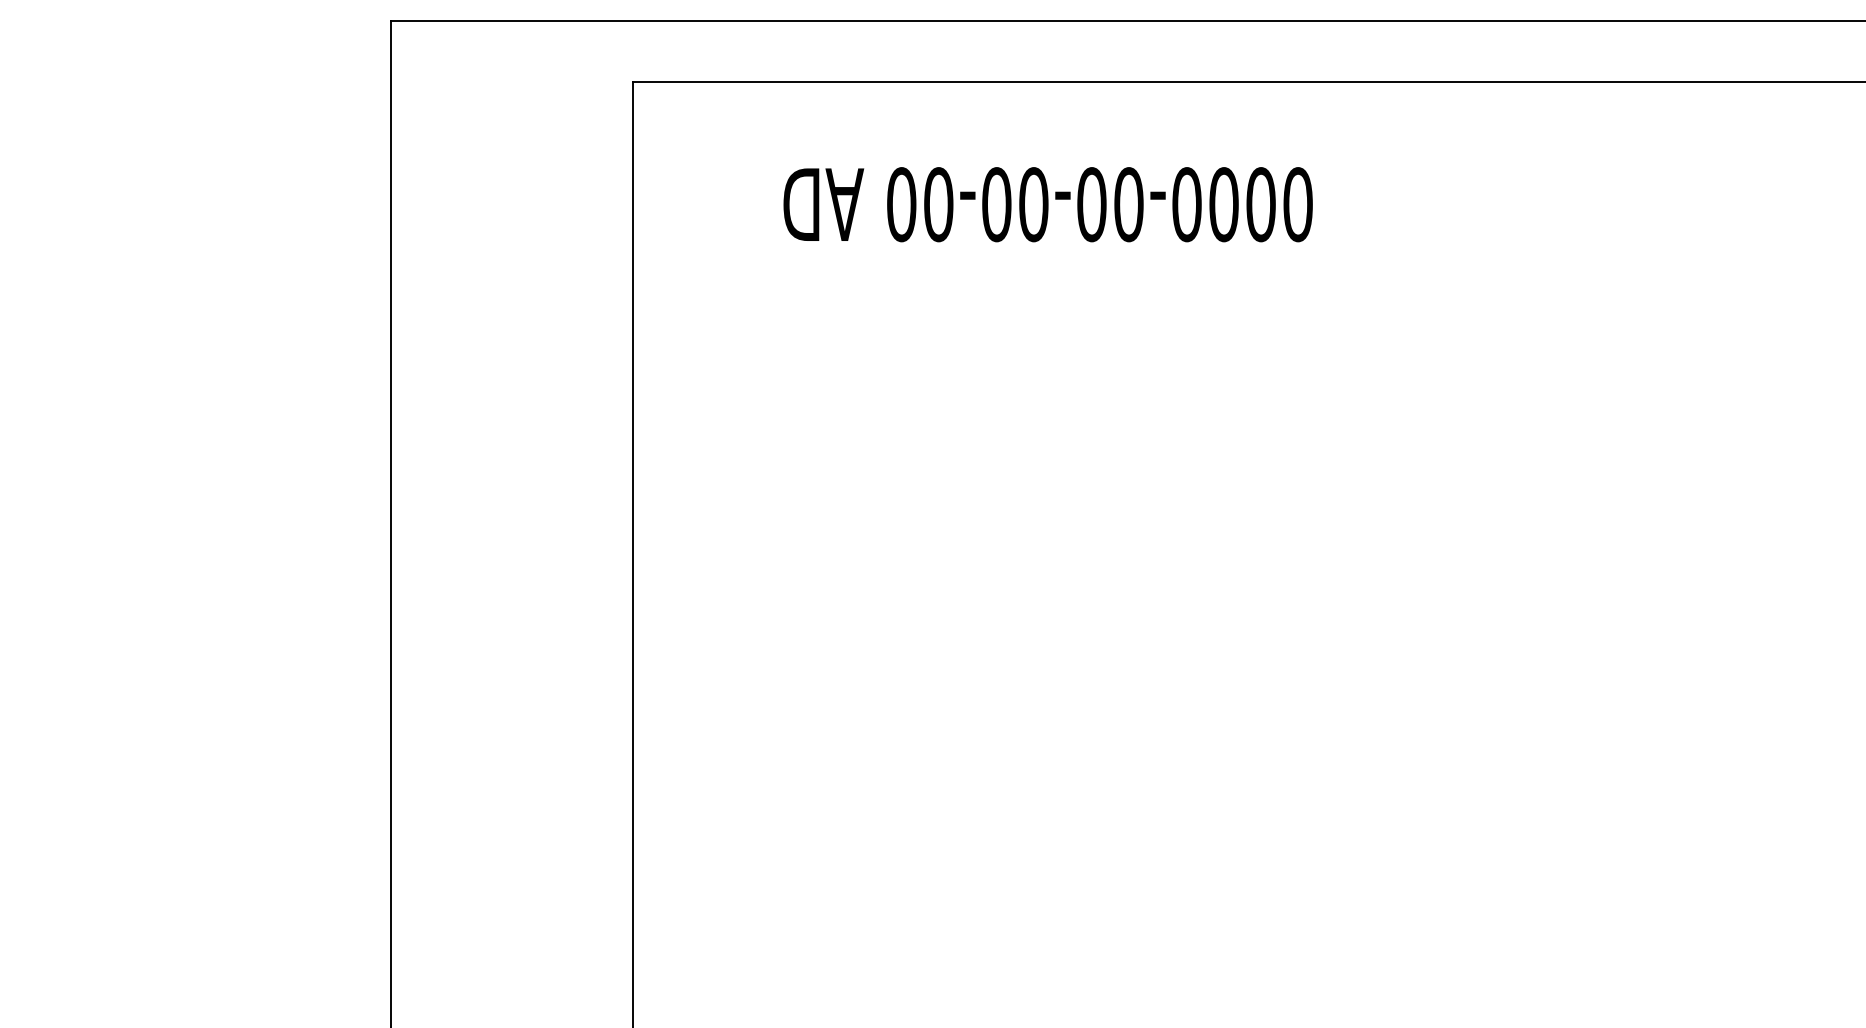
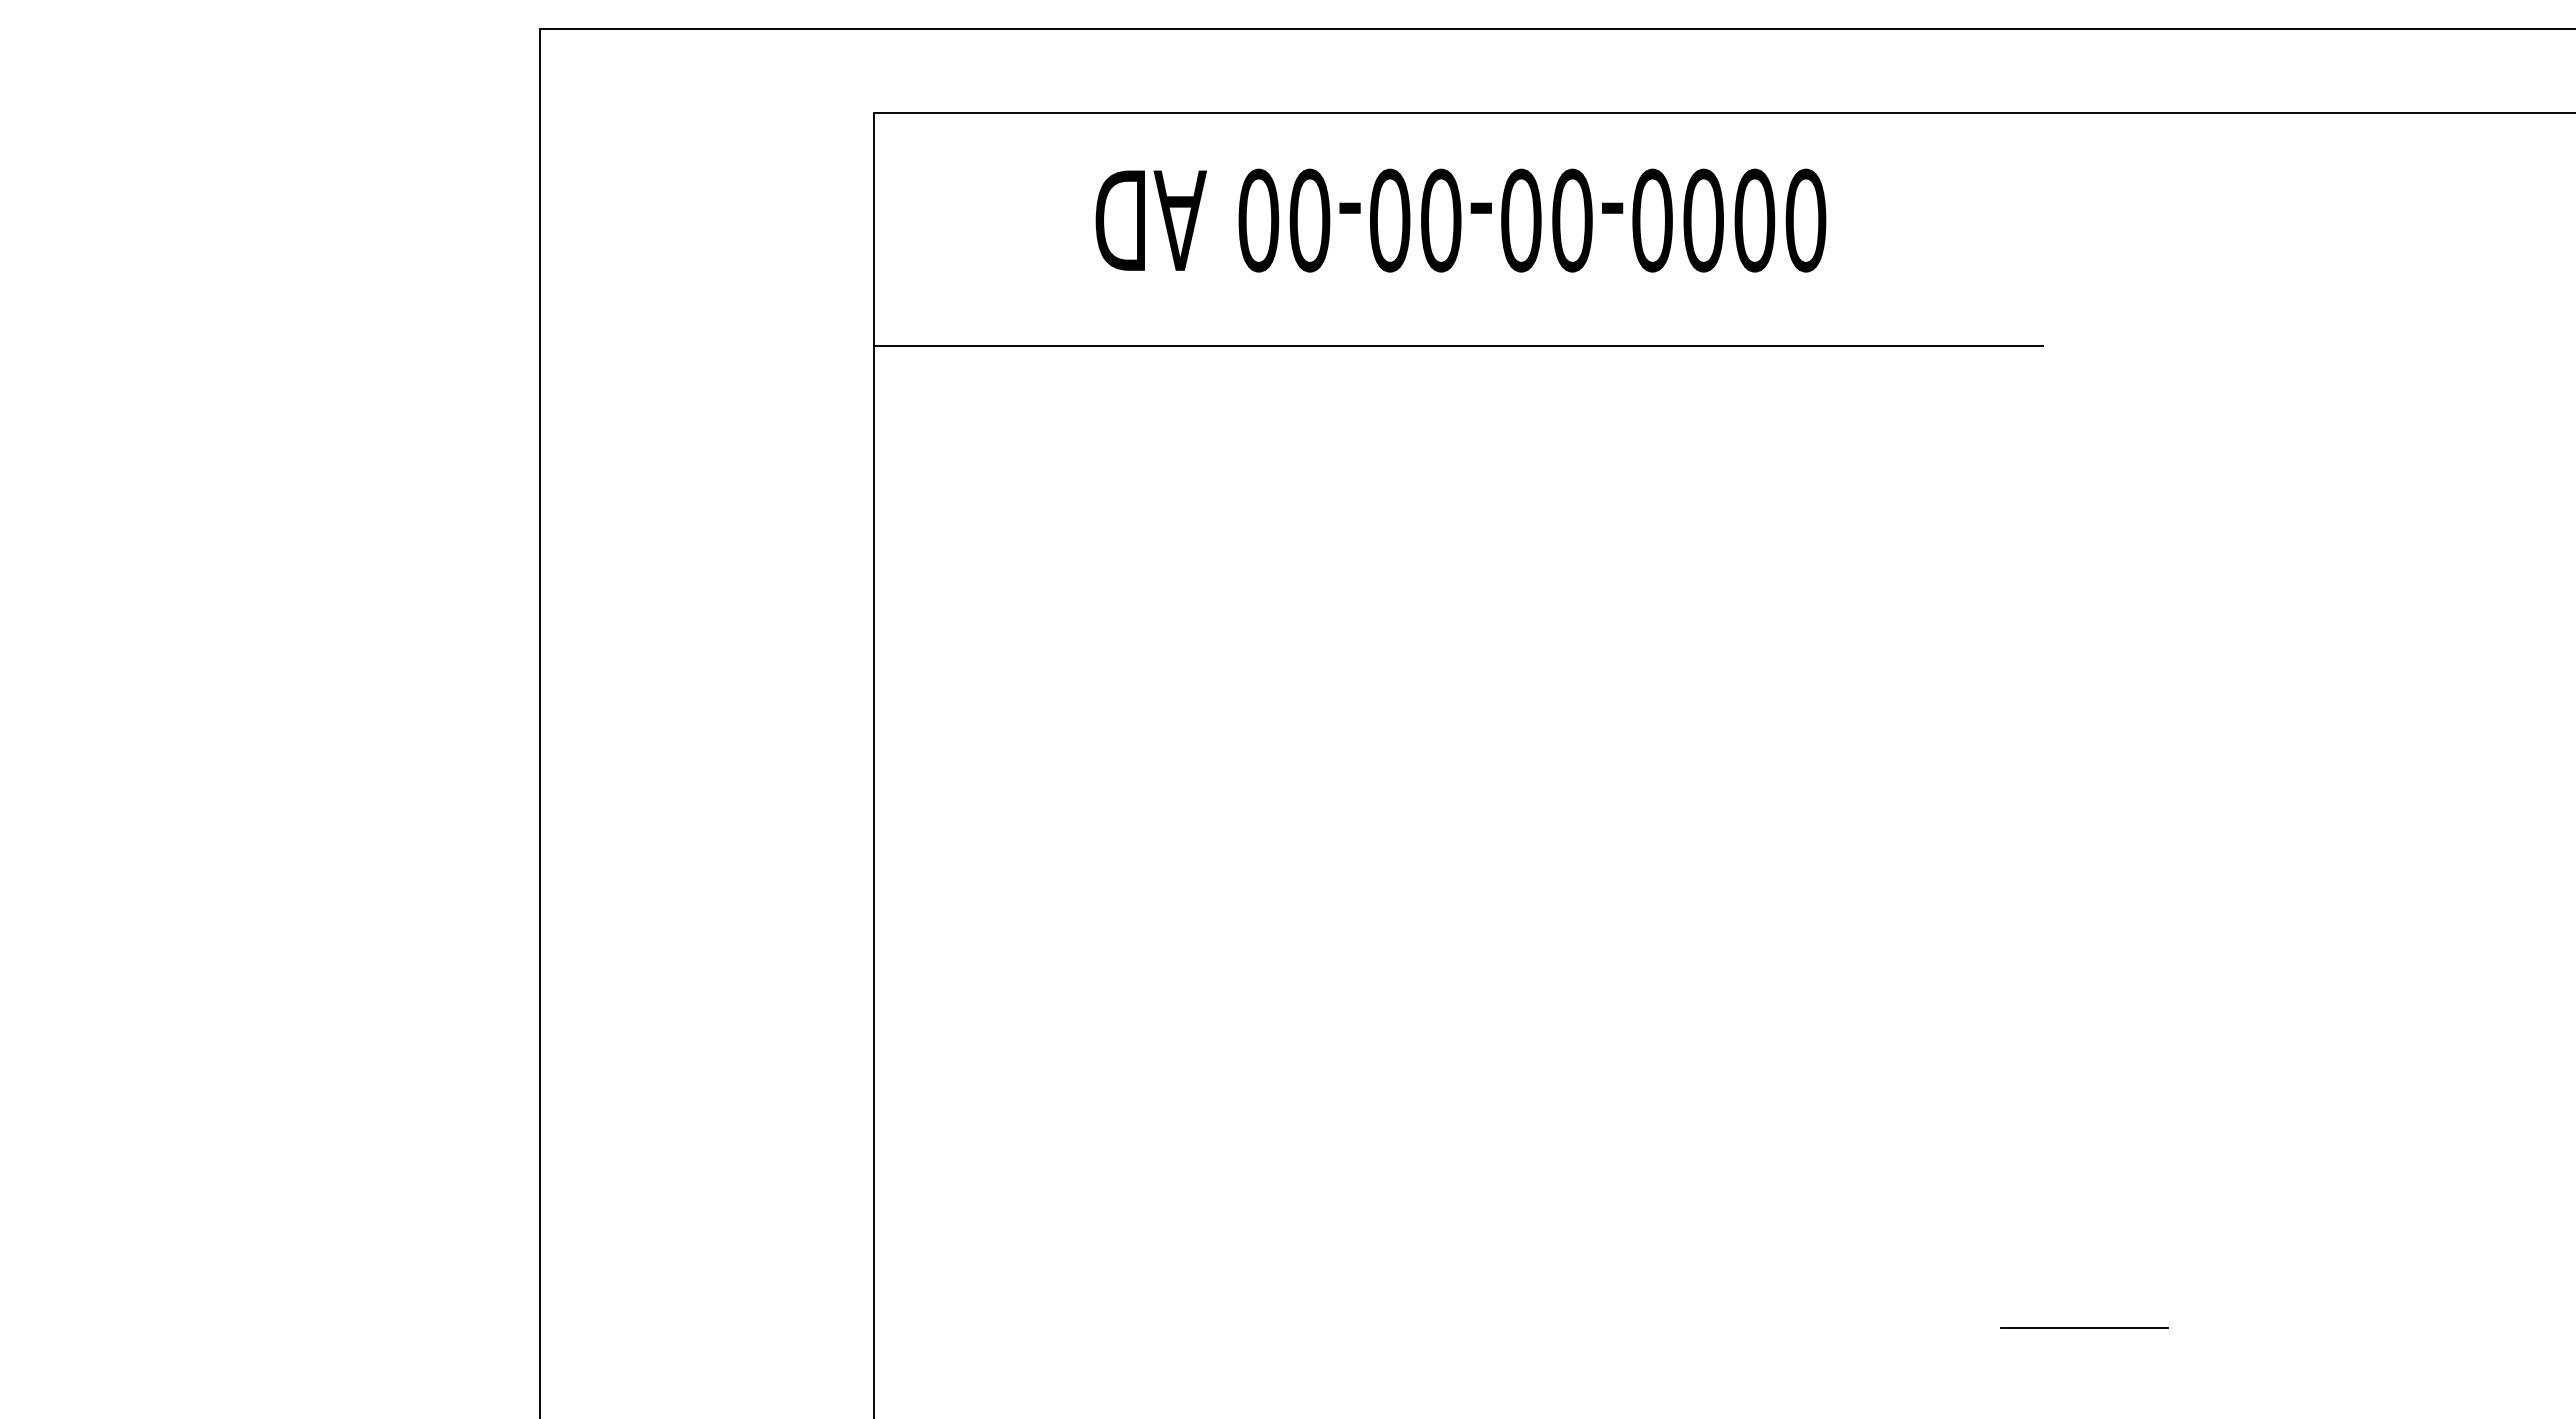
text: (1047, 204) -> (1460, 220), moved
line: (1055, 250) -> (1457, 346), added
line: (1510, 961) -> (2084, 1327), added

